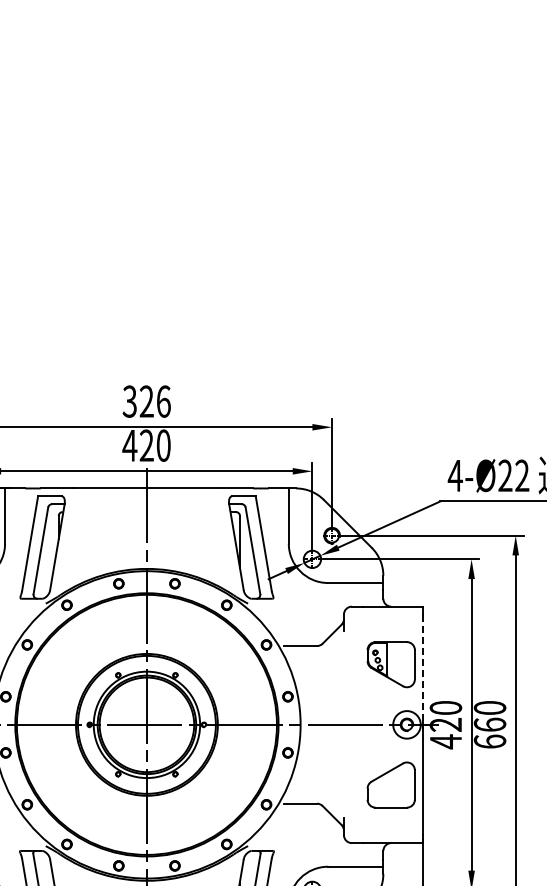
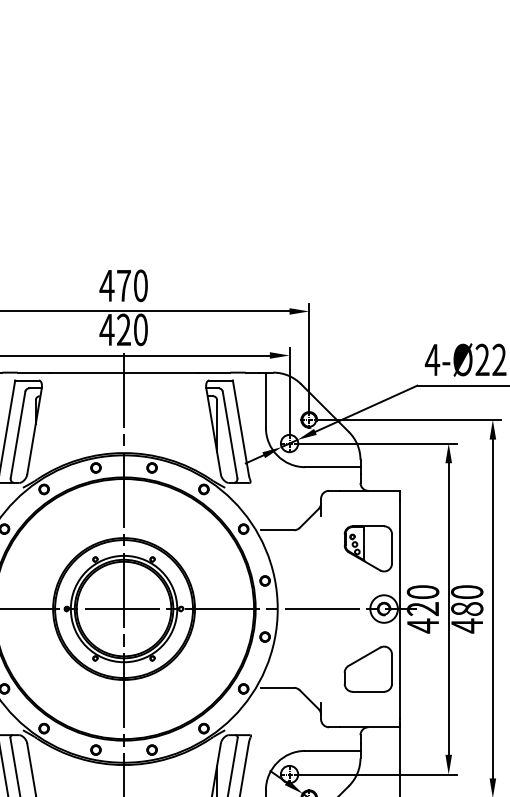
text: (146, 401) -> (123, 285), 326 -> 470
line: (422, 668) -> (399, 552), dashed -> solid
text: (489, 733) -> (466, 617), 660 -> 480

